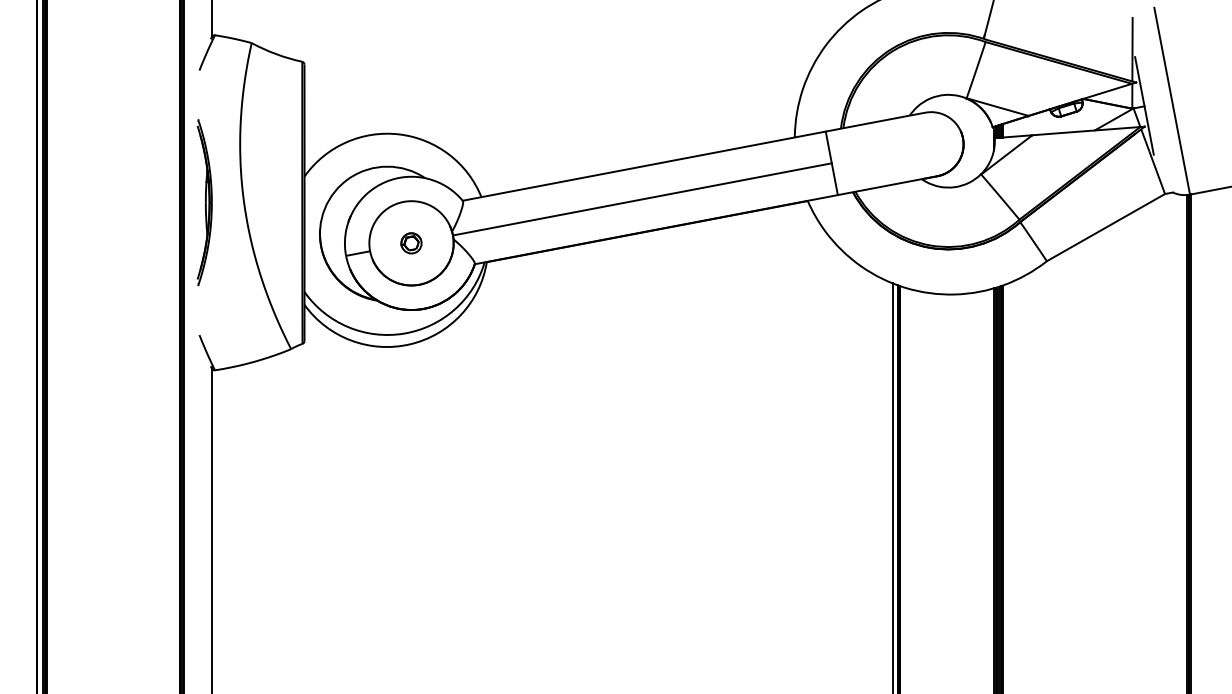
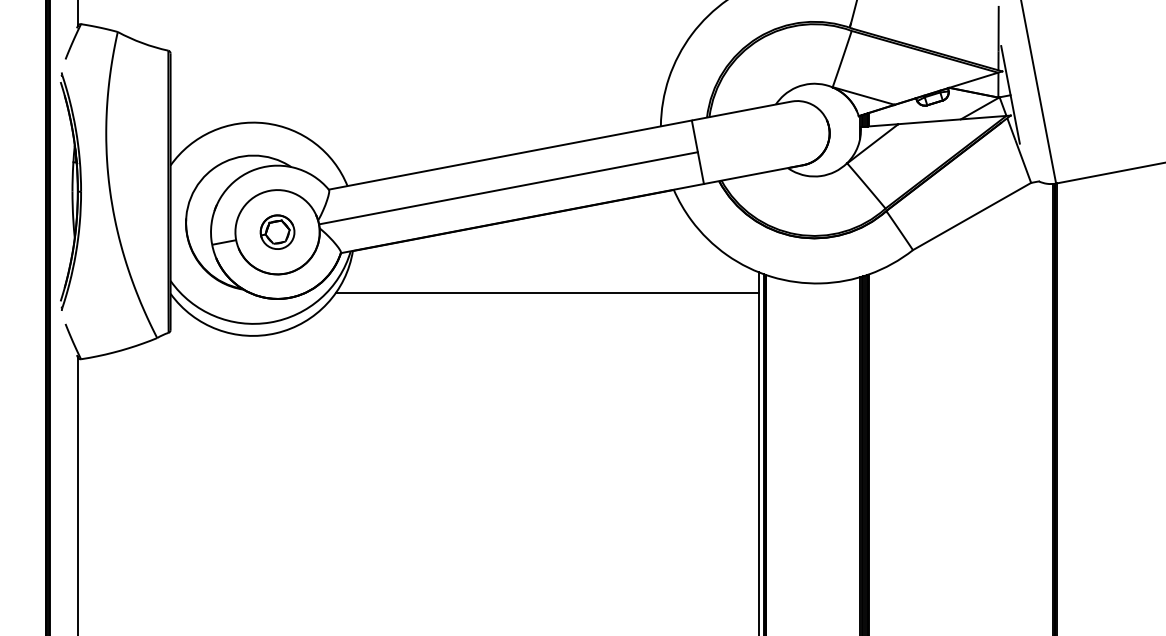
part: (204, 202) -> (70, 191), size x1.43
part: (411, 243) -> (277, 232), size x1.67
line: (680, 304) -> (546, 293), added

